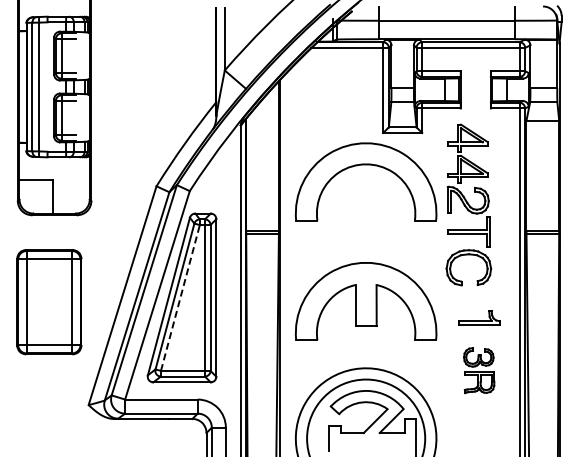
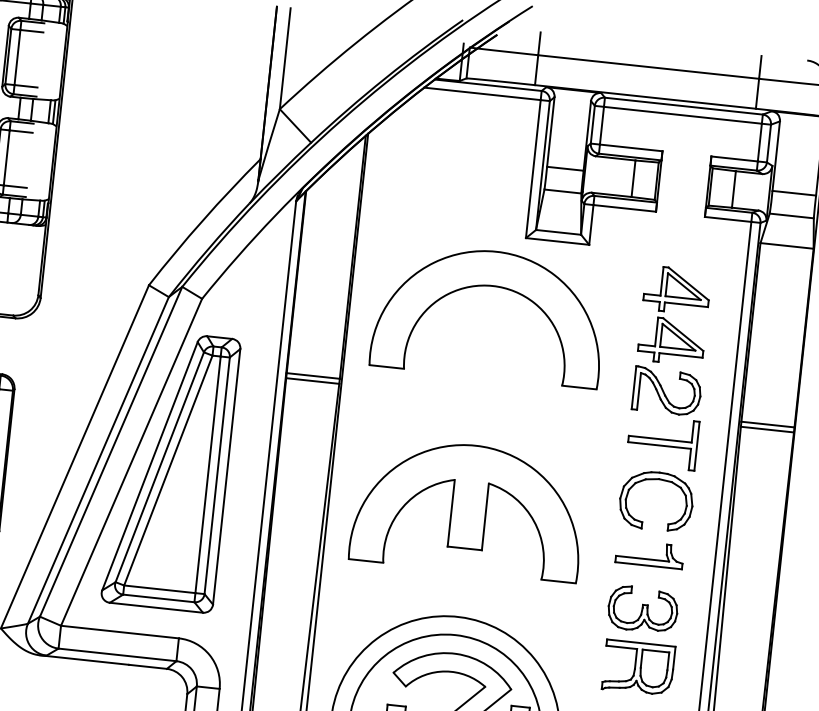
part: (468, 204) -> (666, 398), moved
line: (180, 297) -> (168, 469), dashed -> solid
part: (478, 370) -> (639, 639), size x1.43

